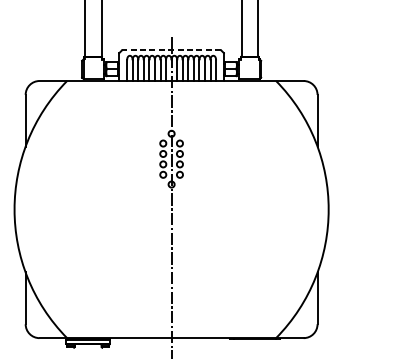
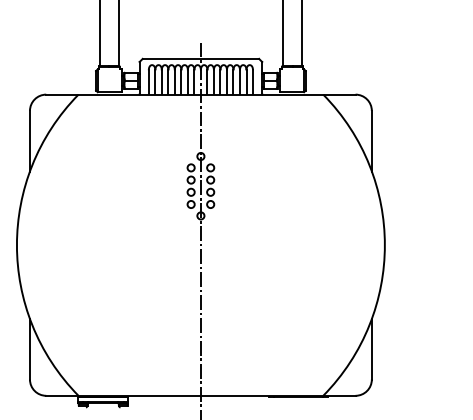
line: (171, 50) -> (200, 58), dashed -> solid

